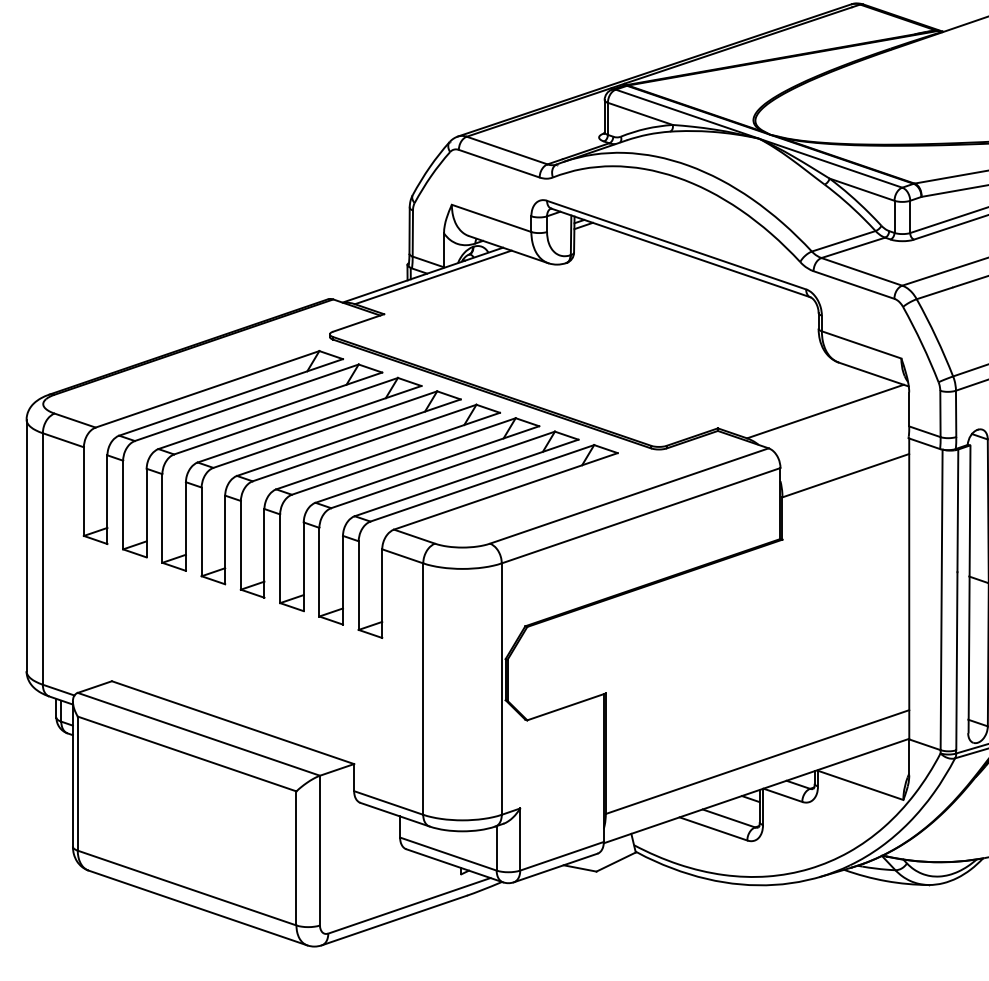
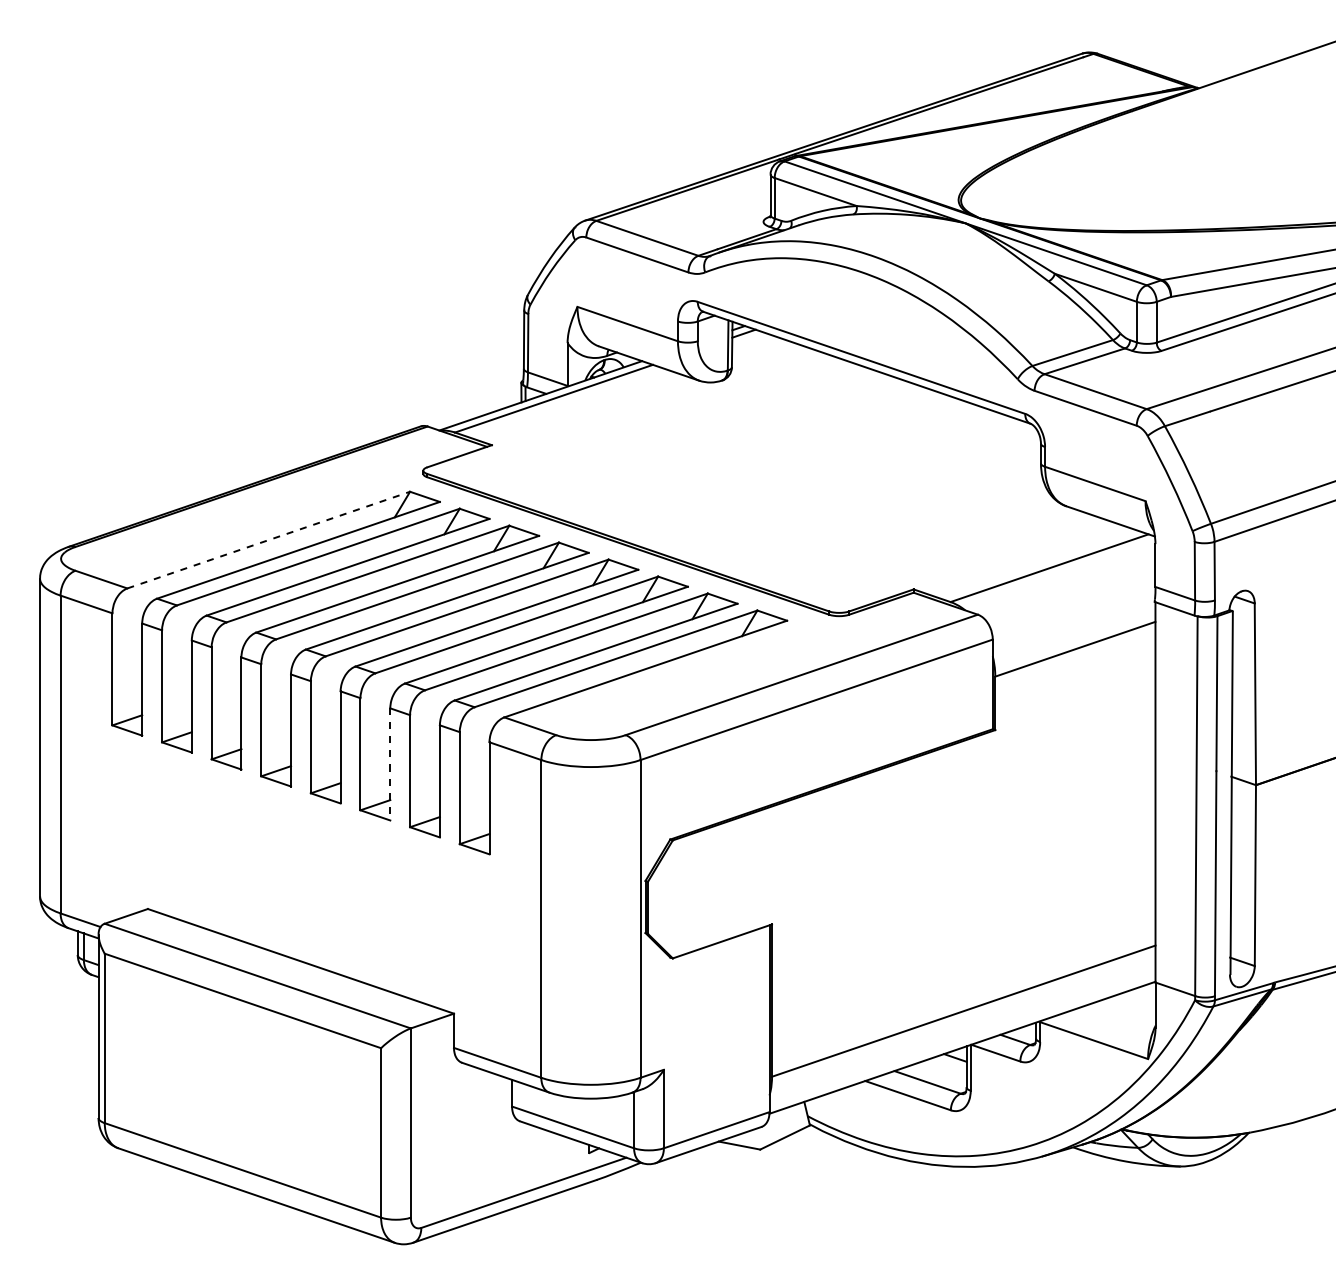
line: (208, 388) -> (269, 539), solid -> dashed
line: (303, 566) -> (390, 764), solid -> dashed

